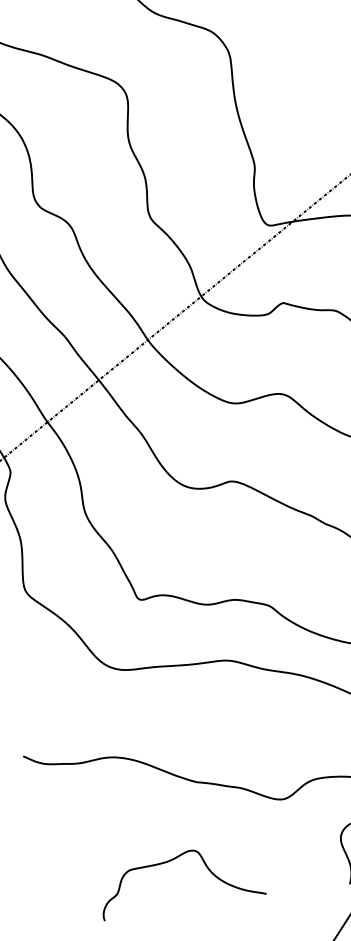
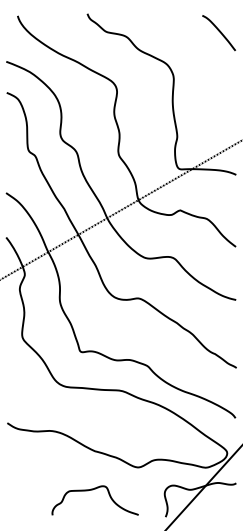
curve: (172, 862) -> (92, 490), moved

